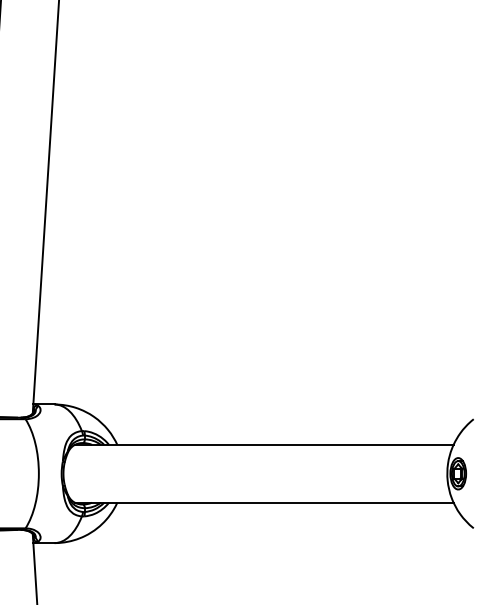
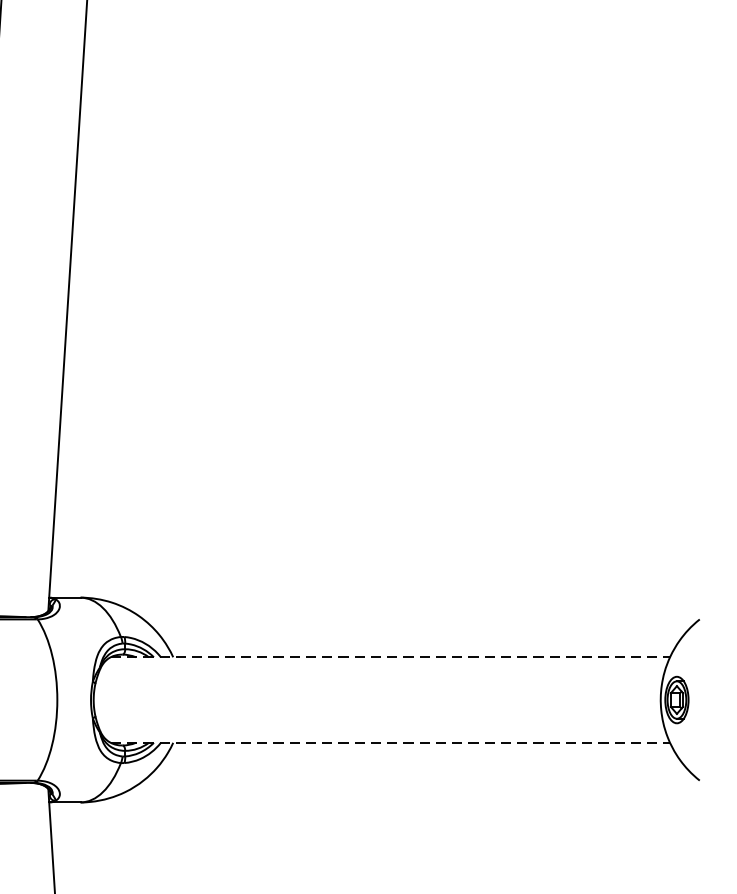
line: (264, 444) -> (390, 656), solid -> dashed
line: (264, 502) -> (390, 742), solid -> dashed

